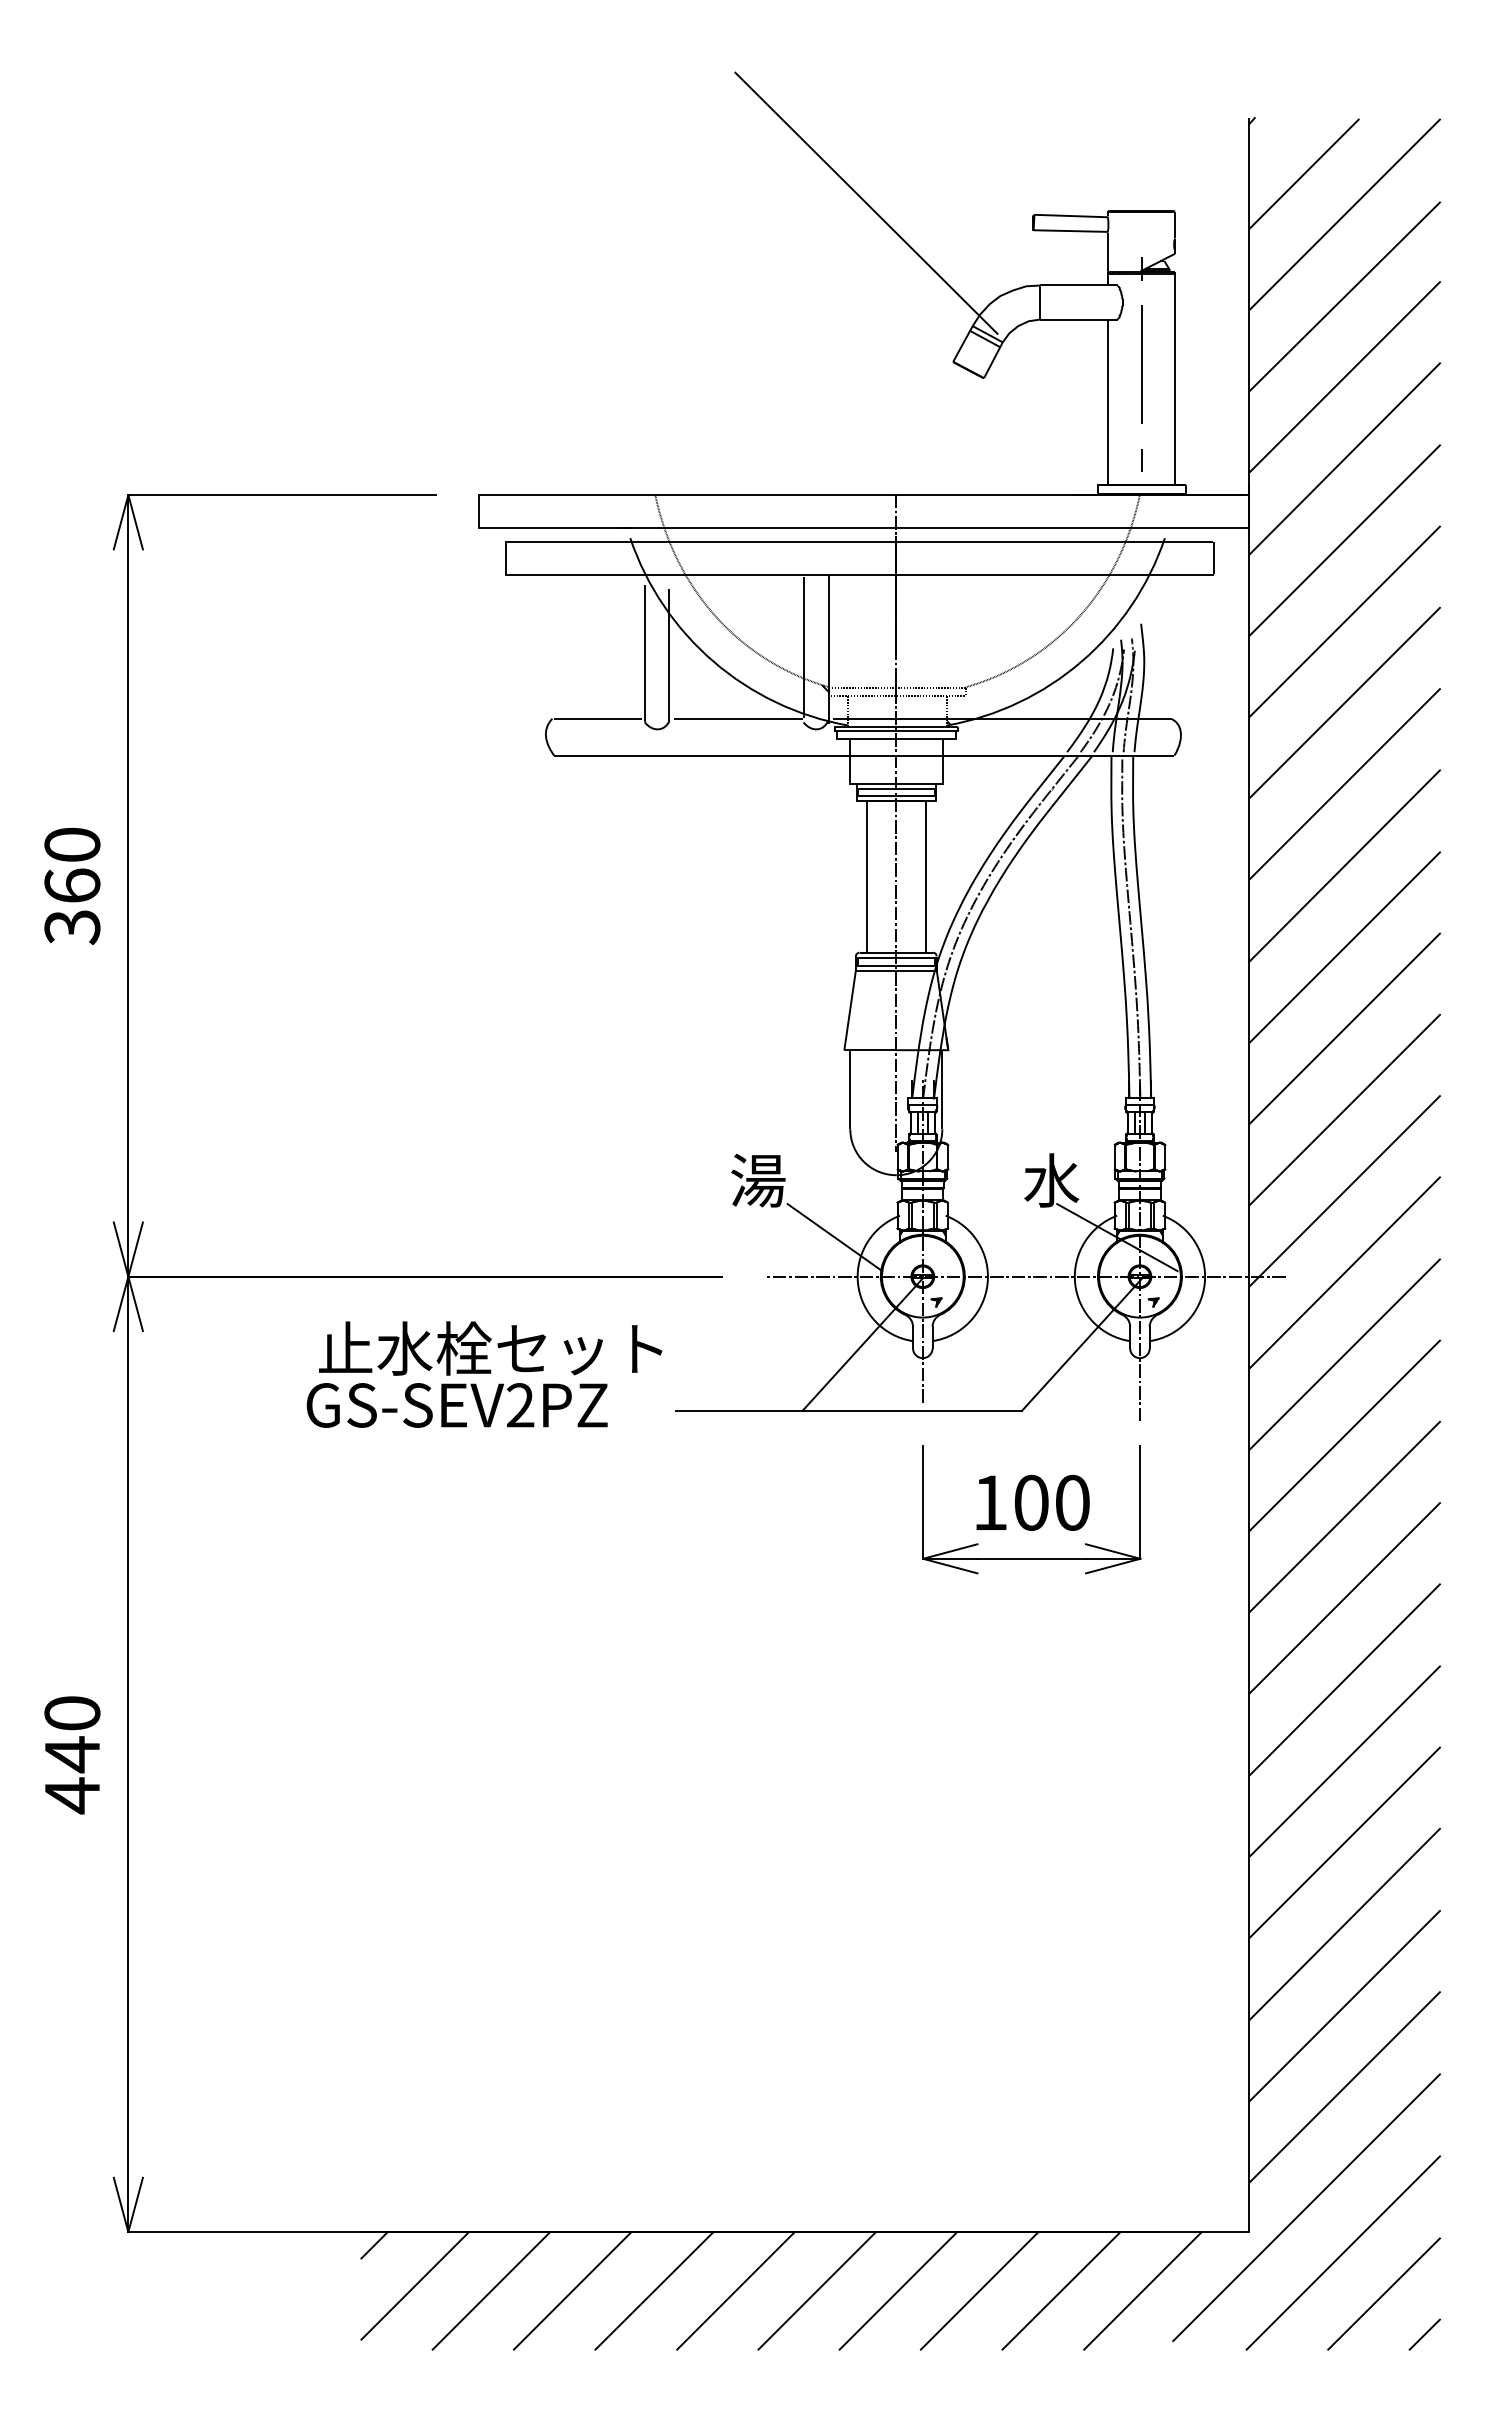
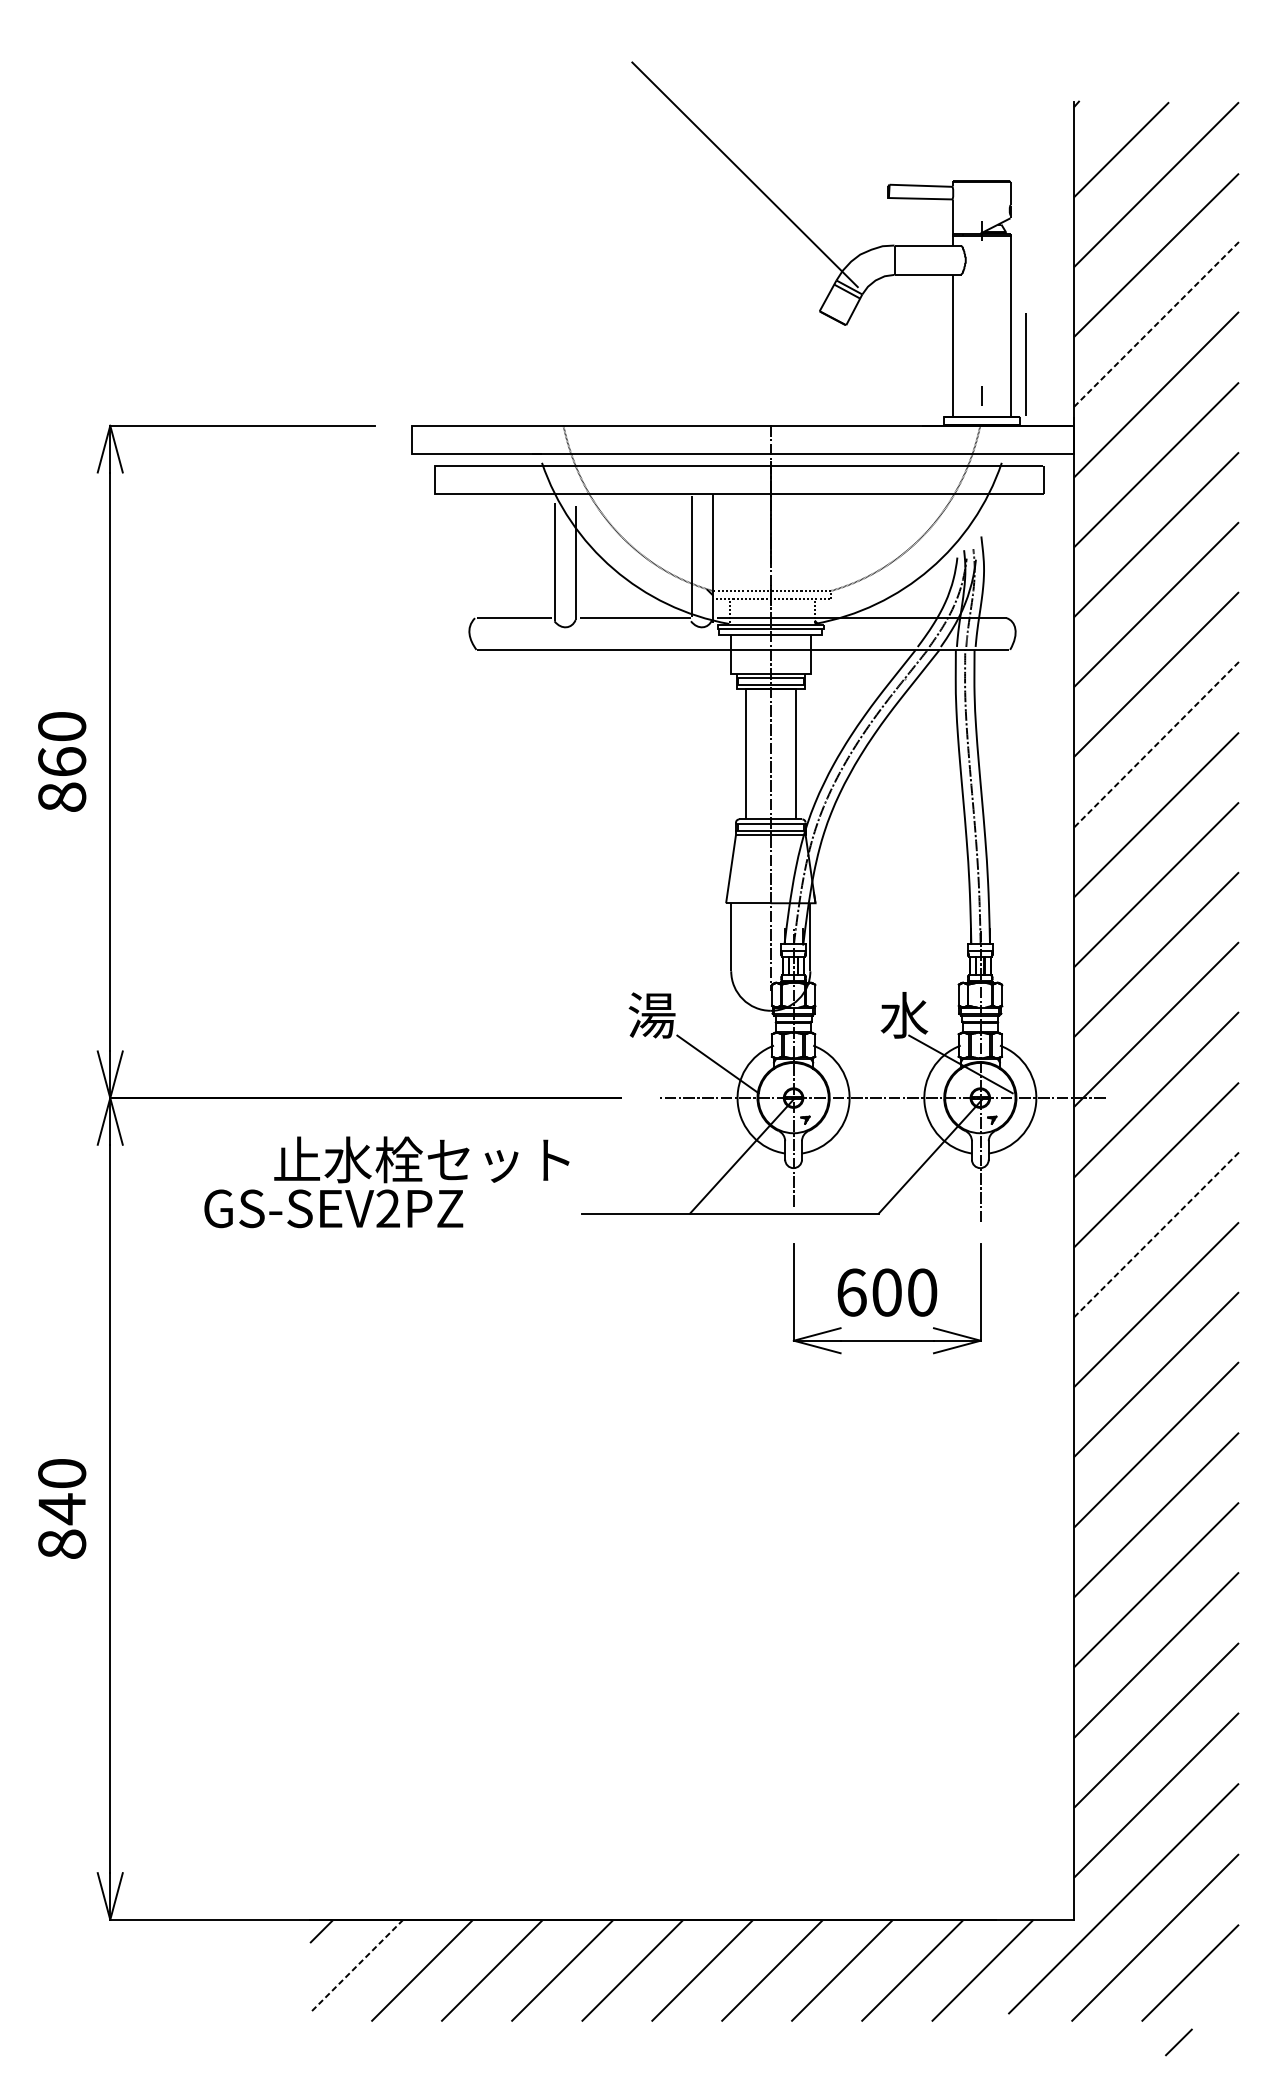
line: (1141, 364) -> (1025, 364), moved
line: (1344, 377) -> (1156, 324), solid -> dashed
line: (1344, 865) -> (1156, 744), solid -> dashed
text: (72, 927) -> (62, 797), 360 -> 860
text: (456, 1405) -> (333, 1208), moved
line: (1344, 1435) -> (1156, 1234), solid -> dashed
text: (990, 1502) -> (851, 1292), 100 -> 600
text: (72, 1795) -> (62, 1544), 440 -> 840
line: (414, 2286) -> (356, 1966), solid -> dashed
line: (1424, 2334) -> (1178, 2042), moved

